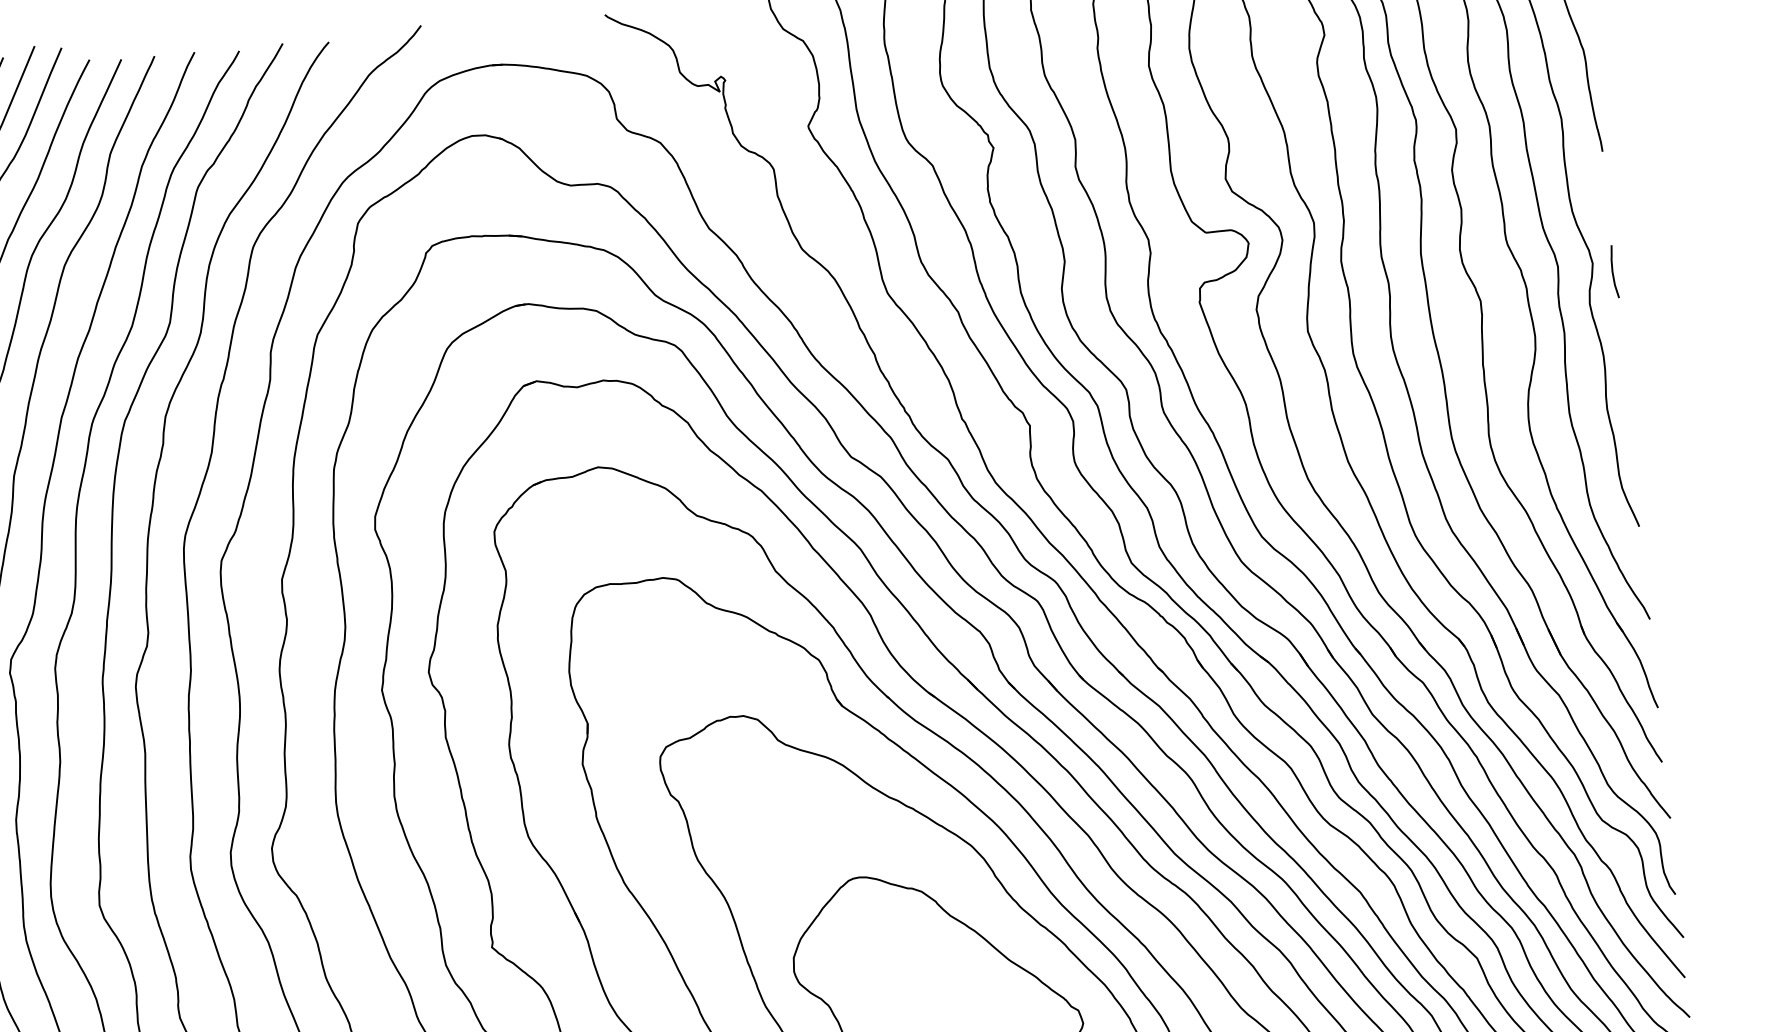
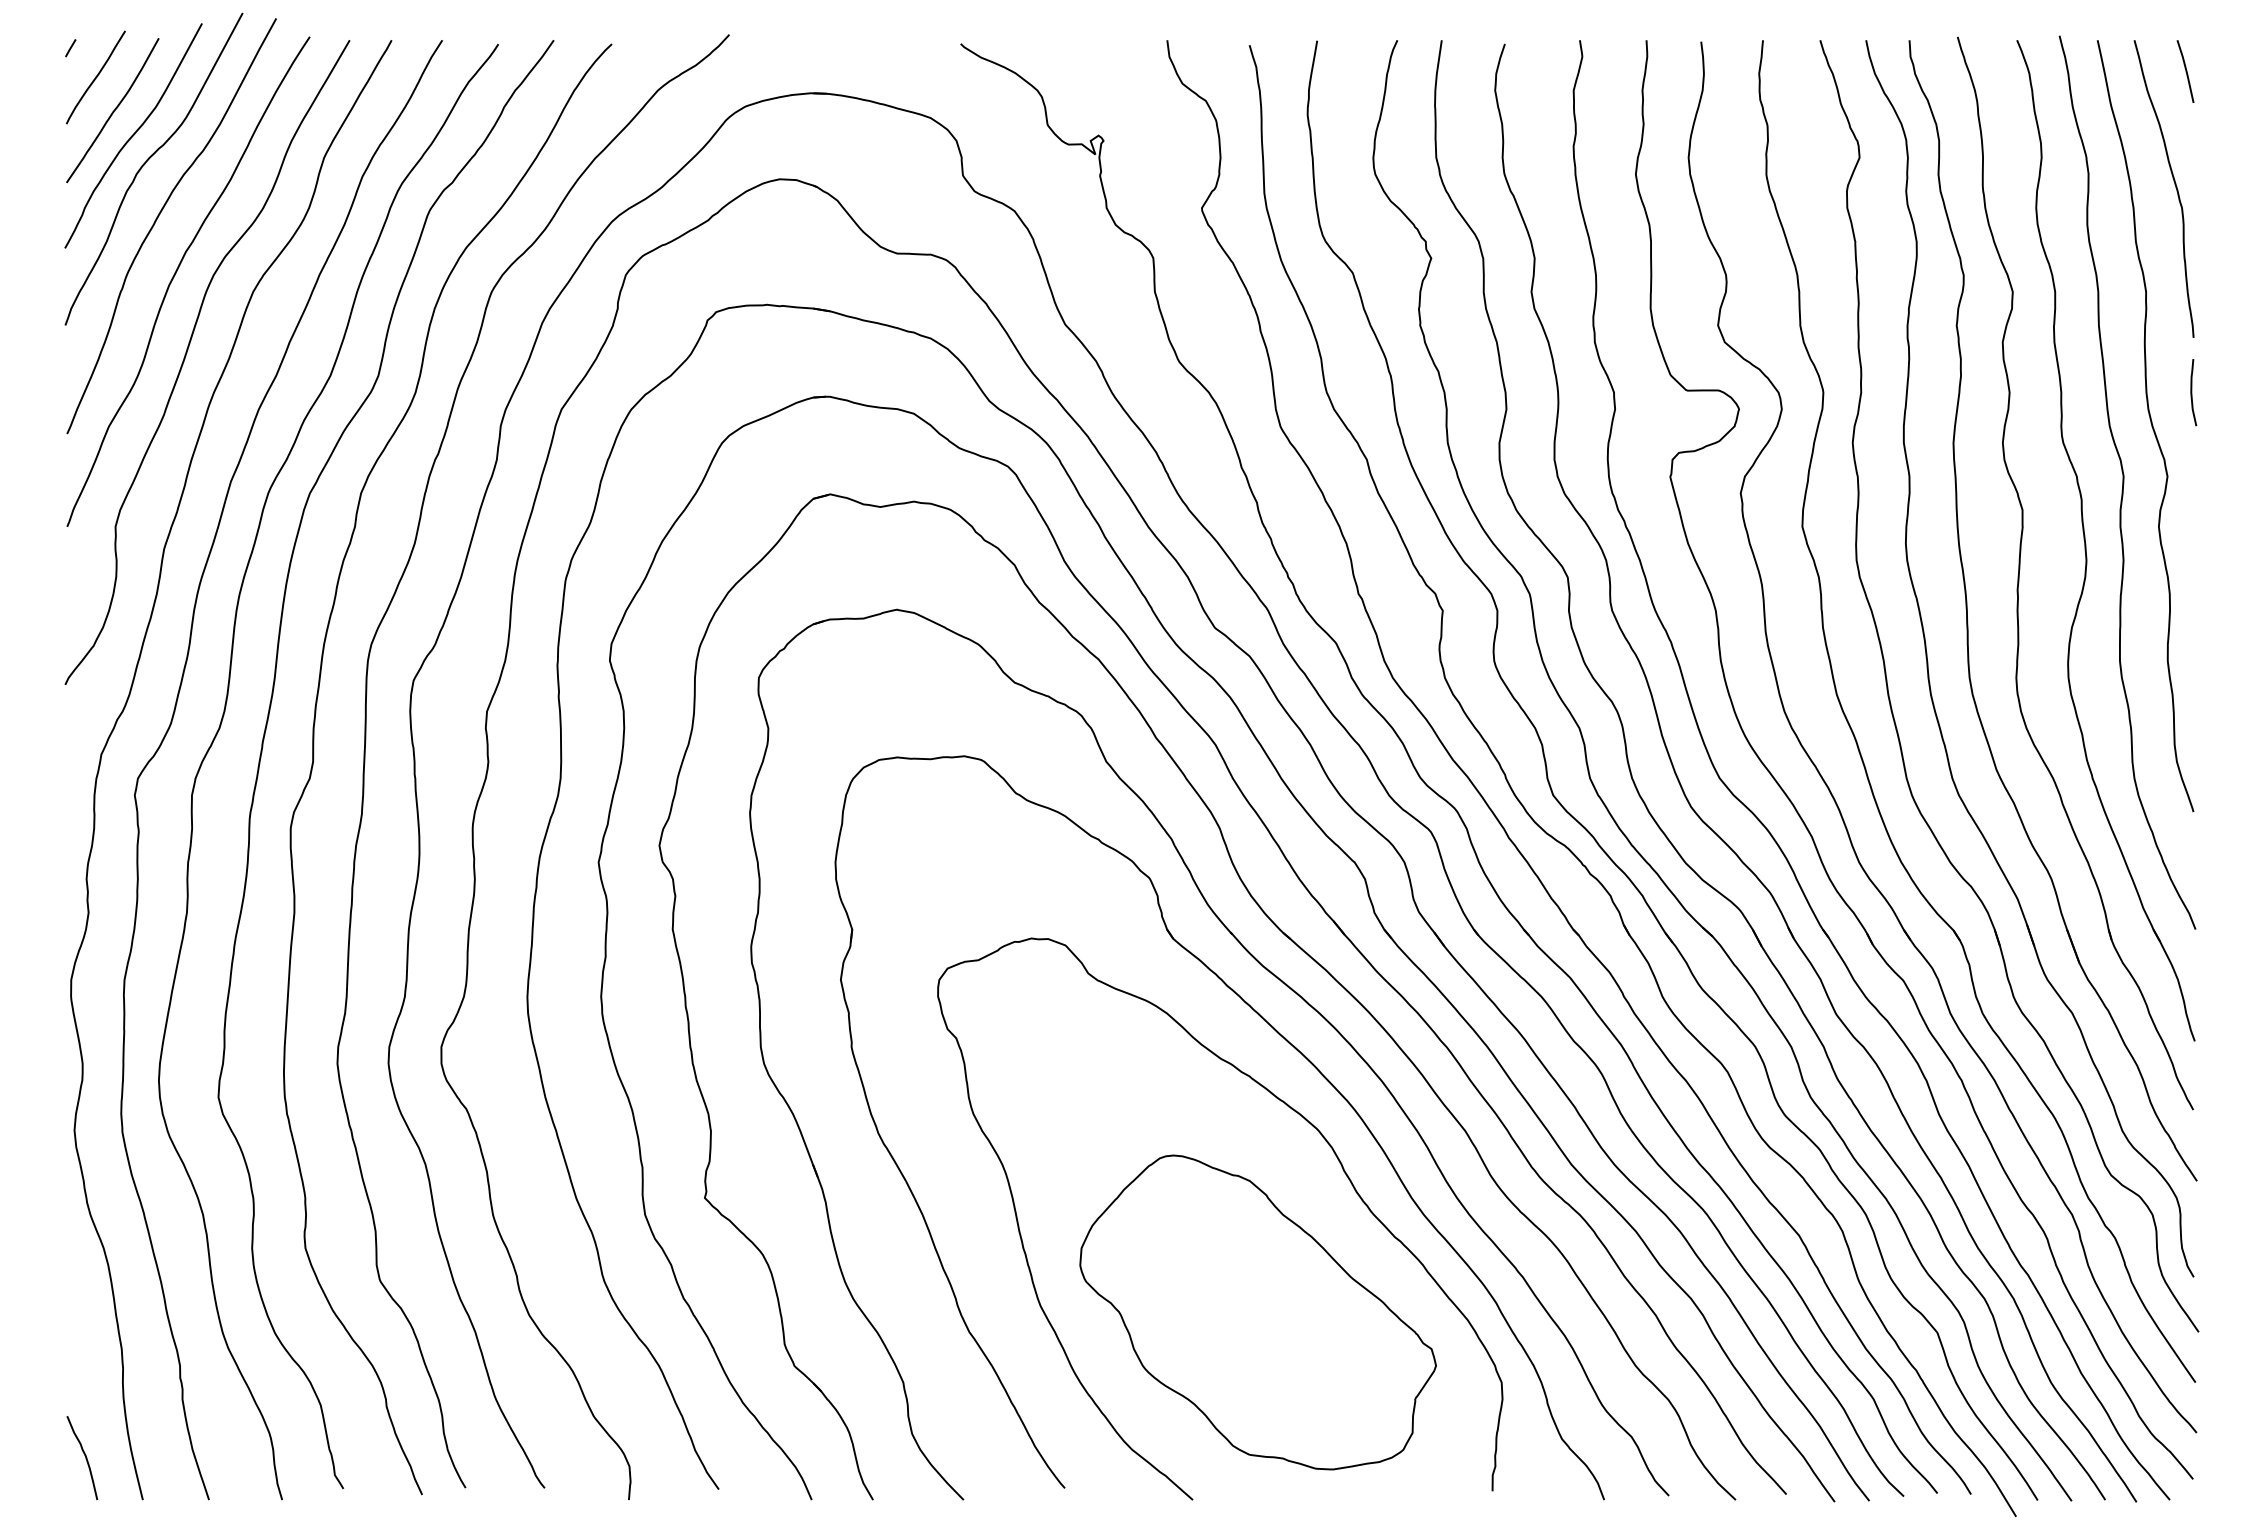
curve: (1613, 271) -> (2192, 392), moved

